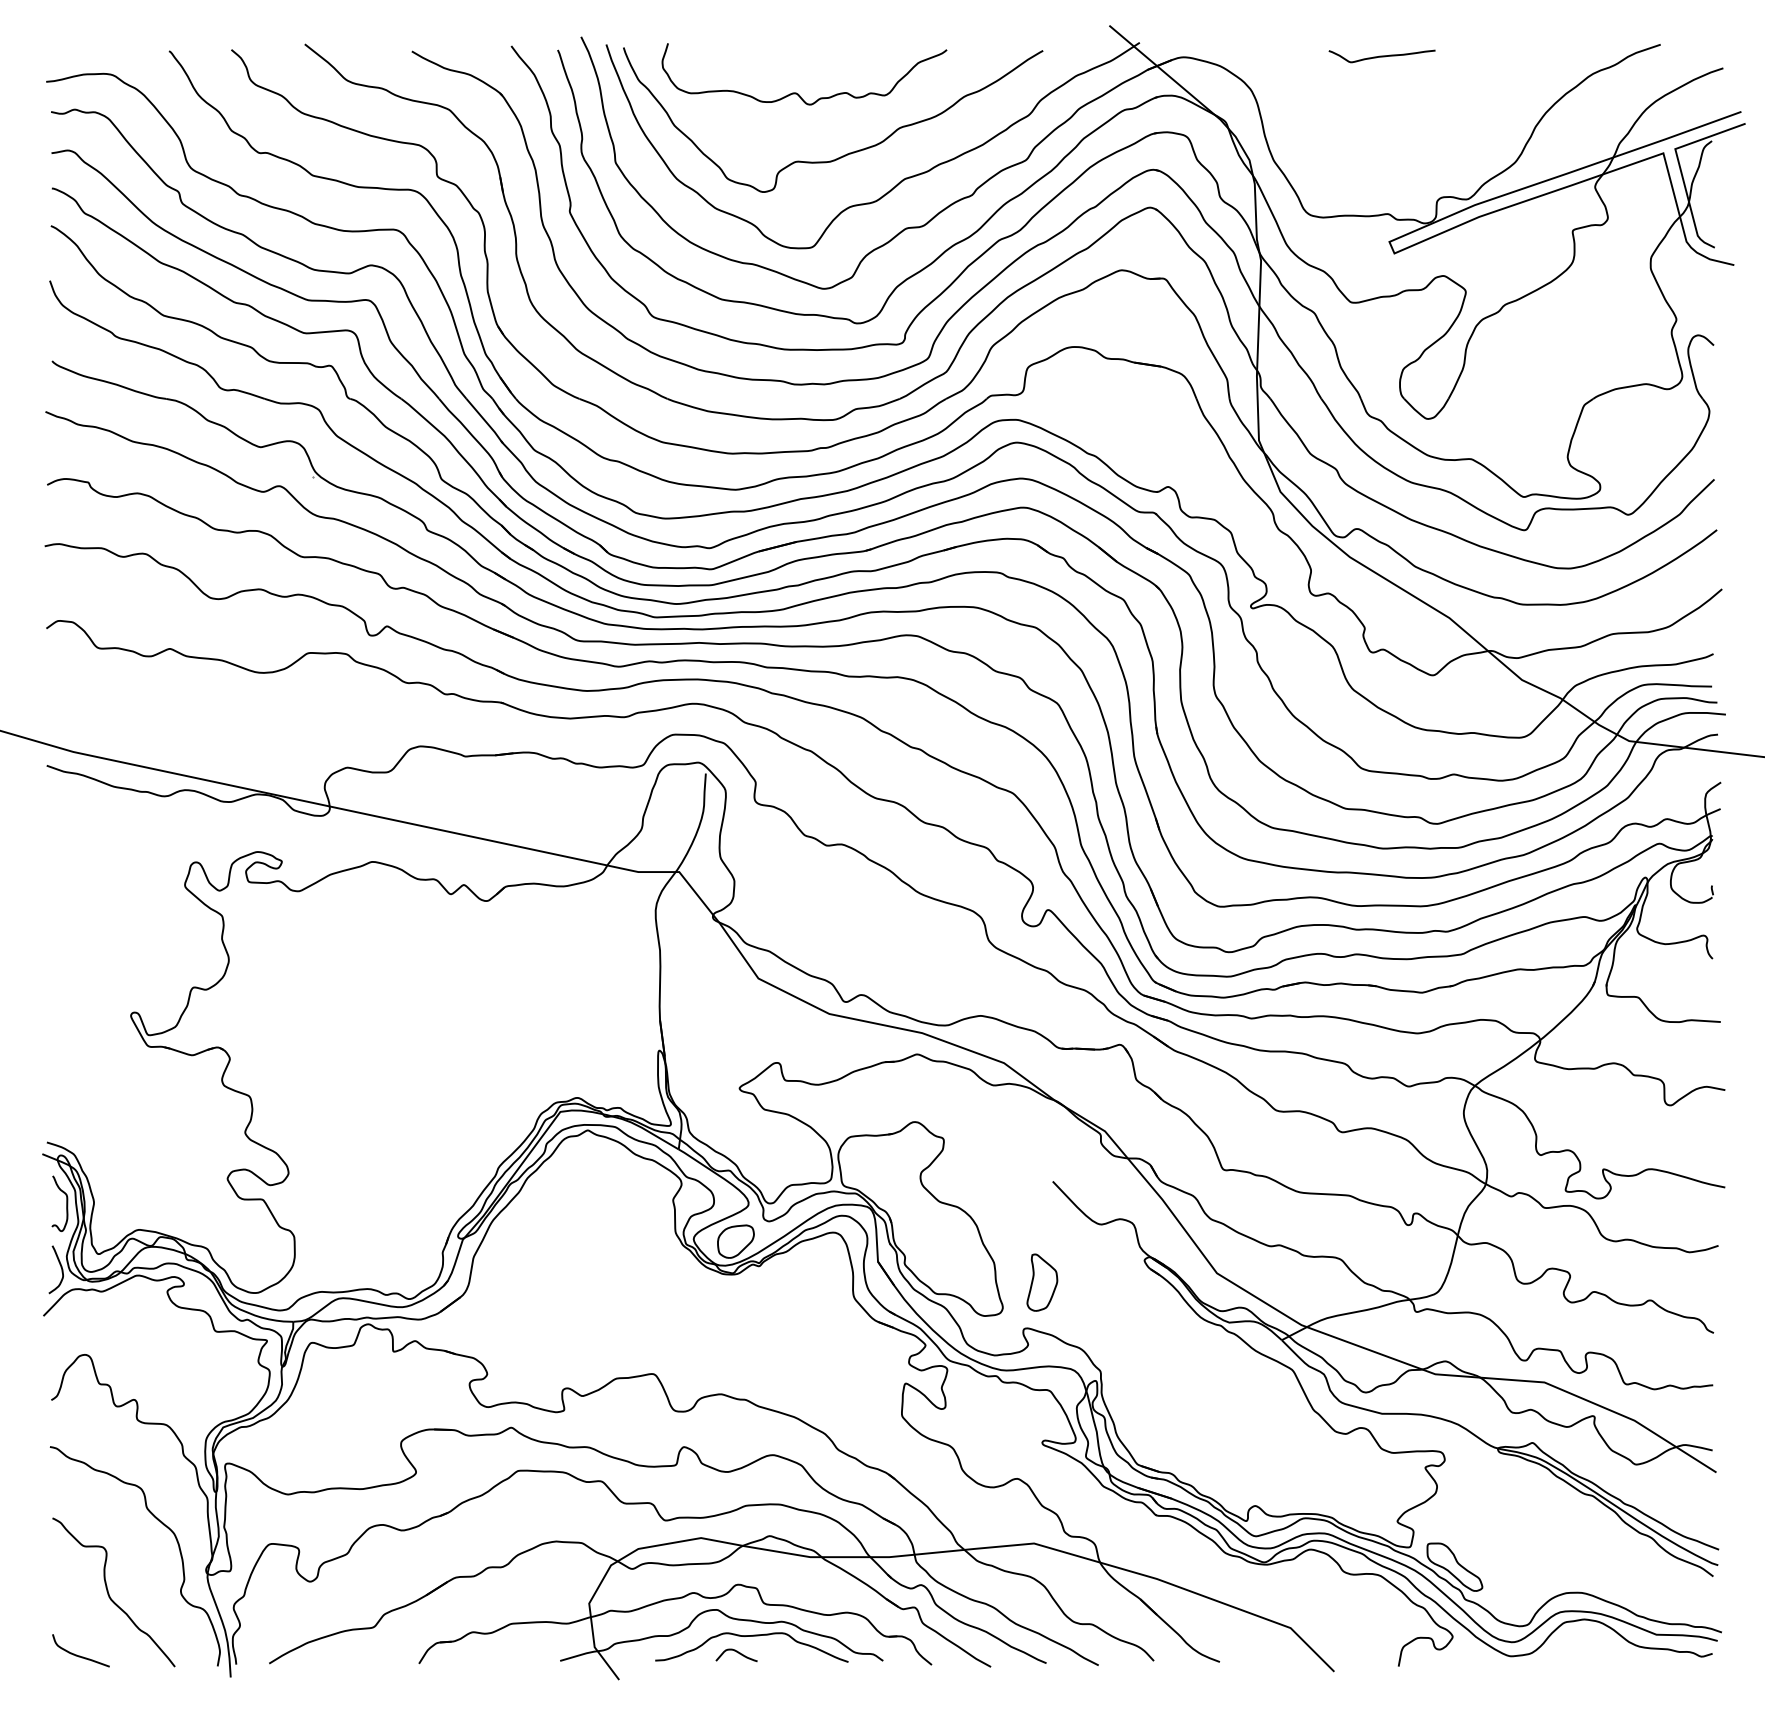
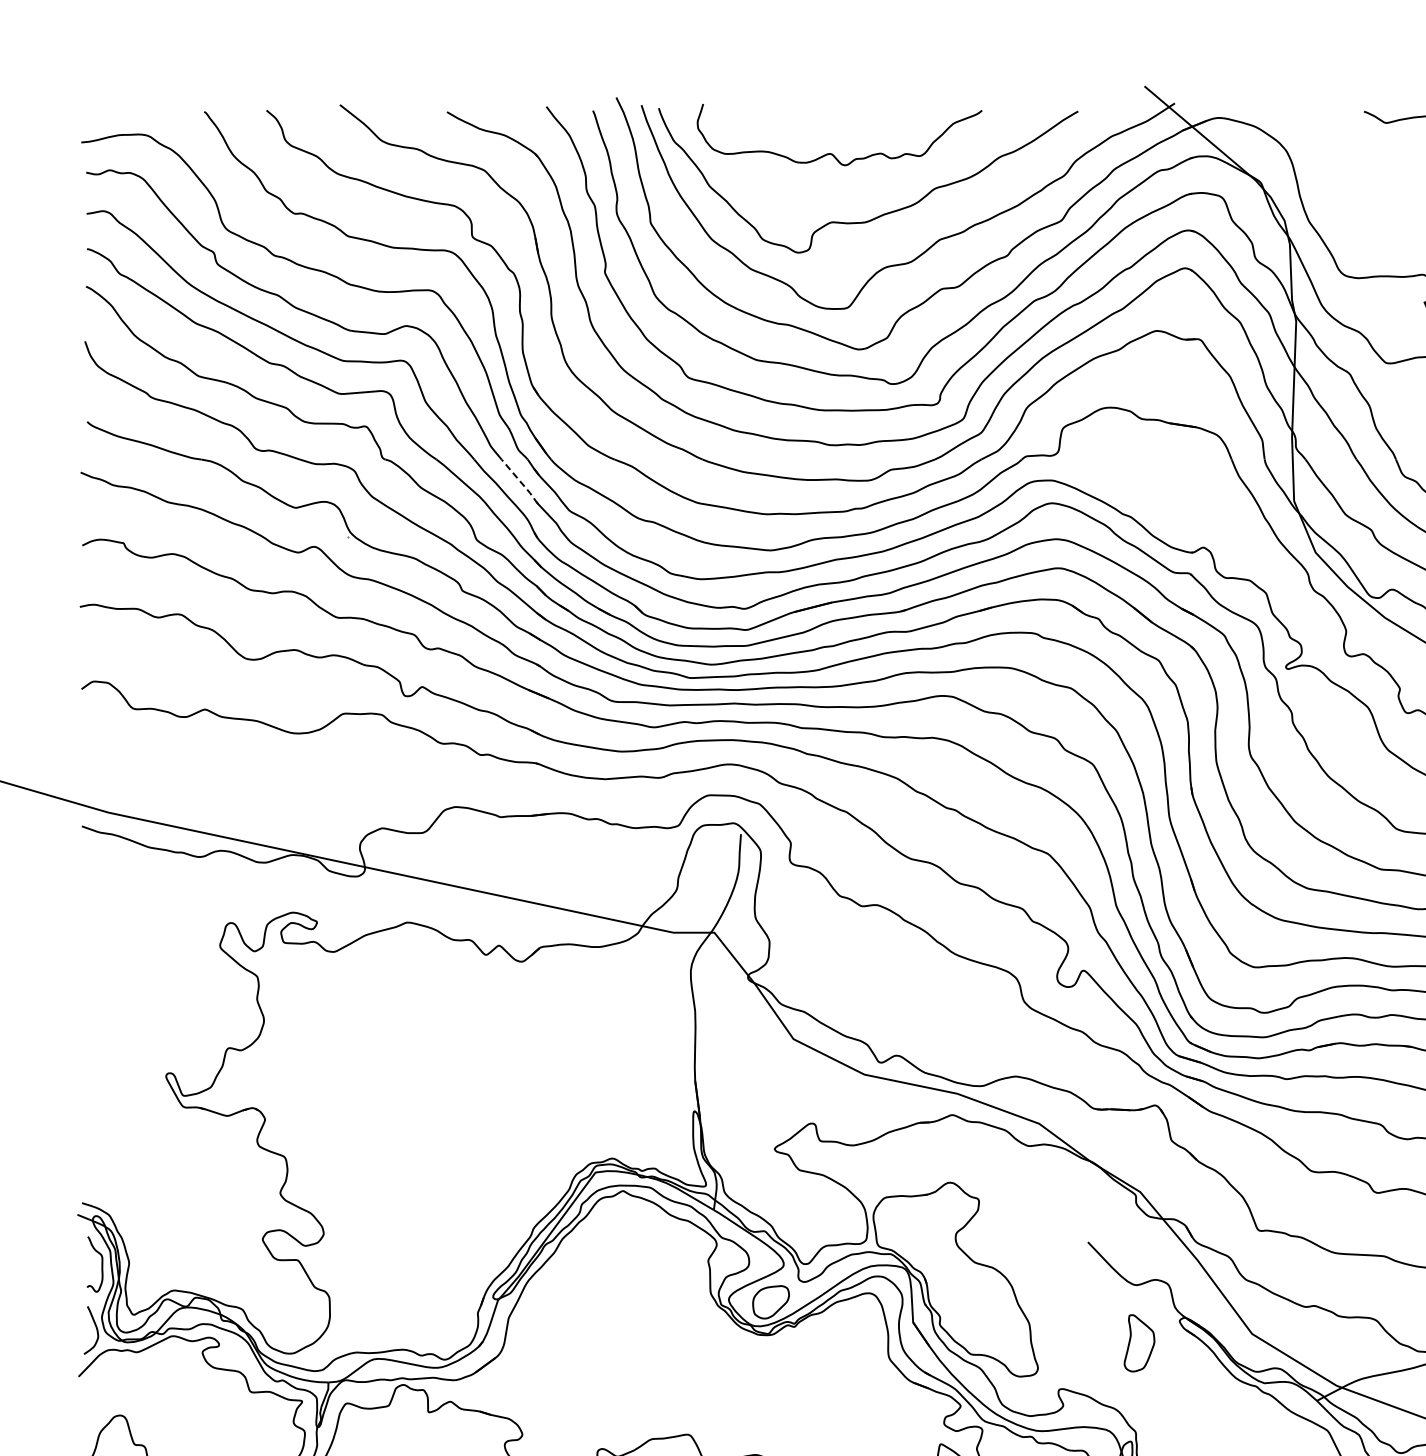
line: (485, 421) -> (520, 482), solid -> dashed
part: (1042, 1282) -> (1139, 1343), moved

